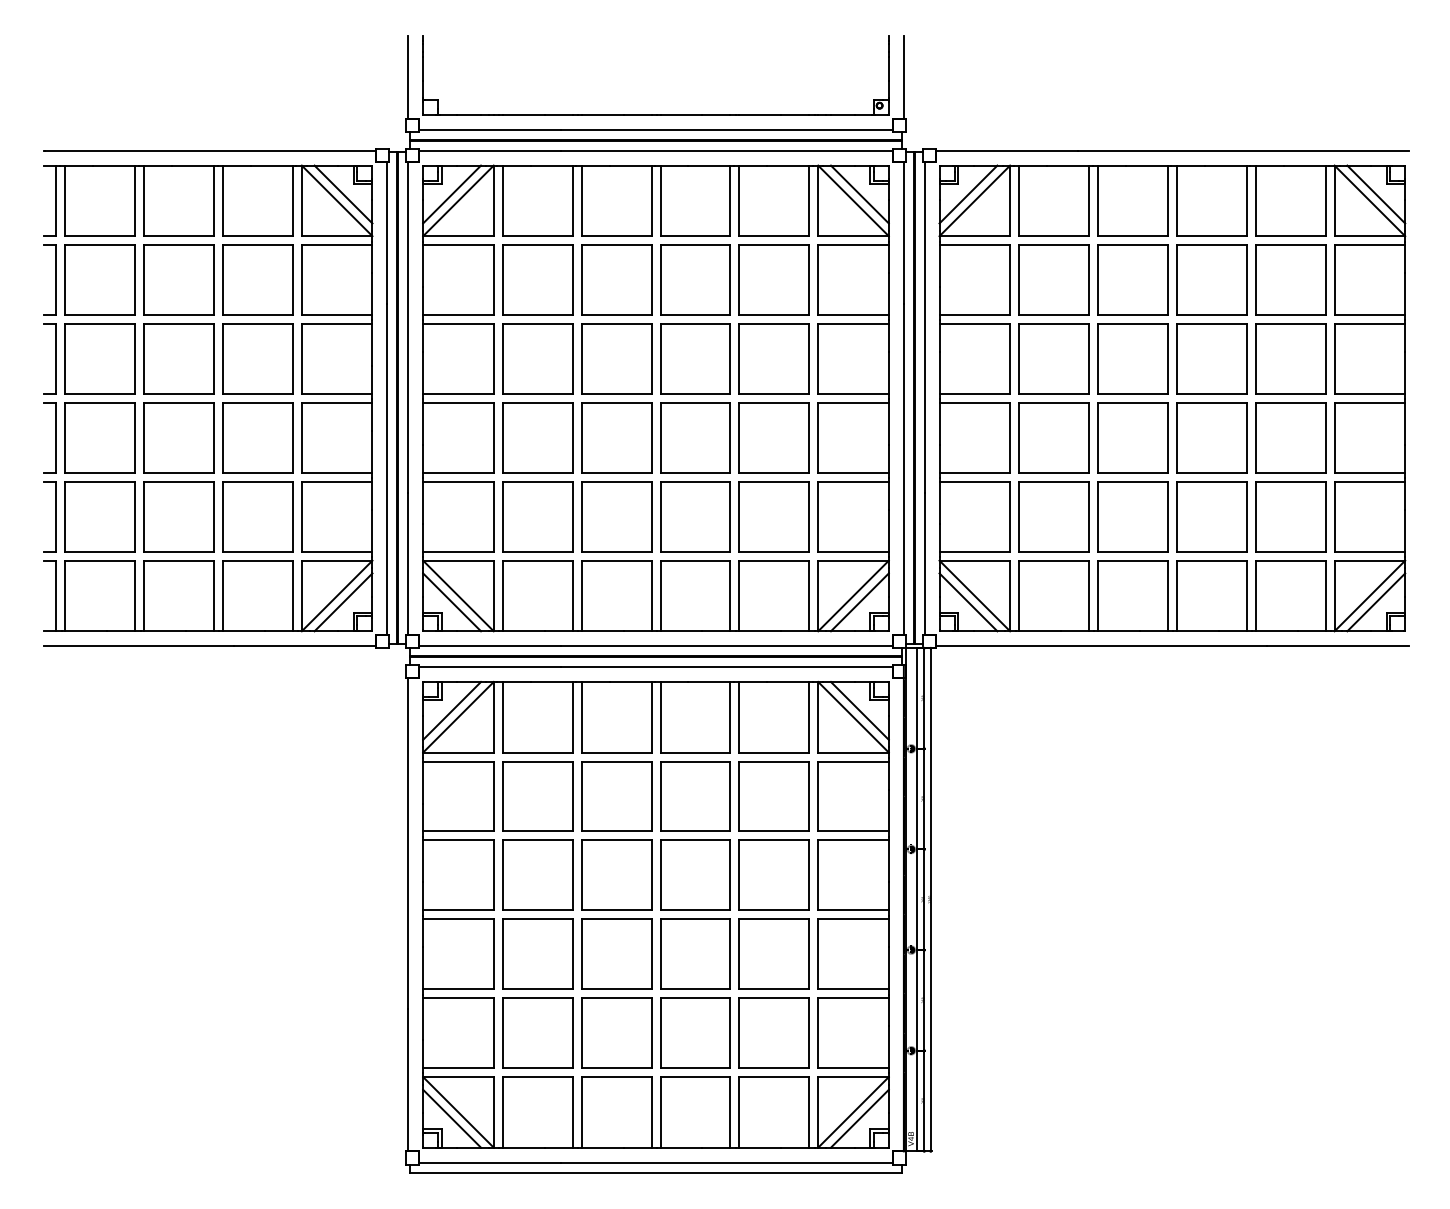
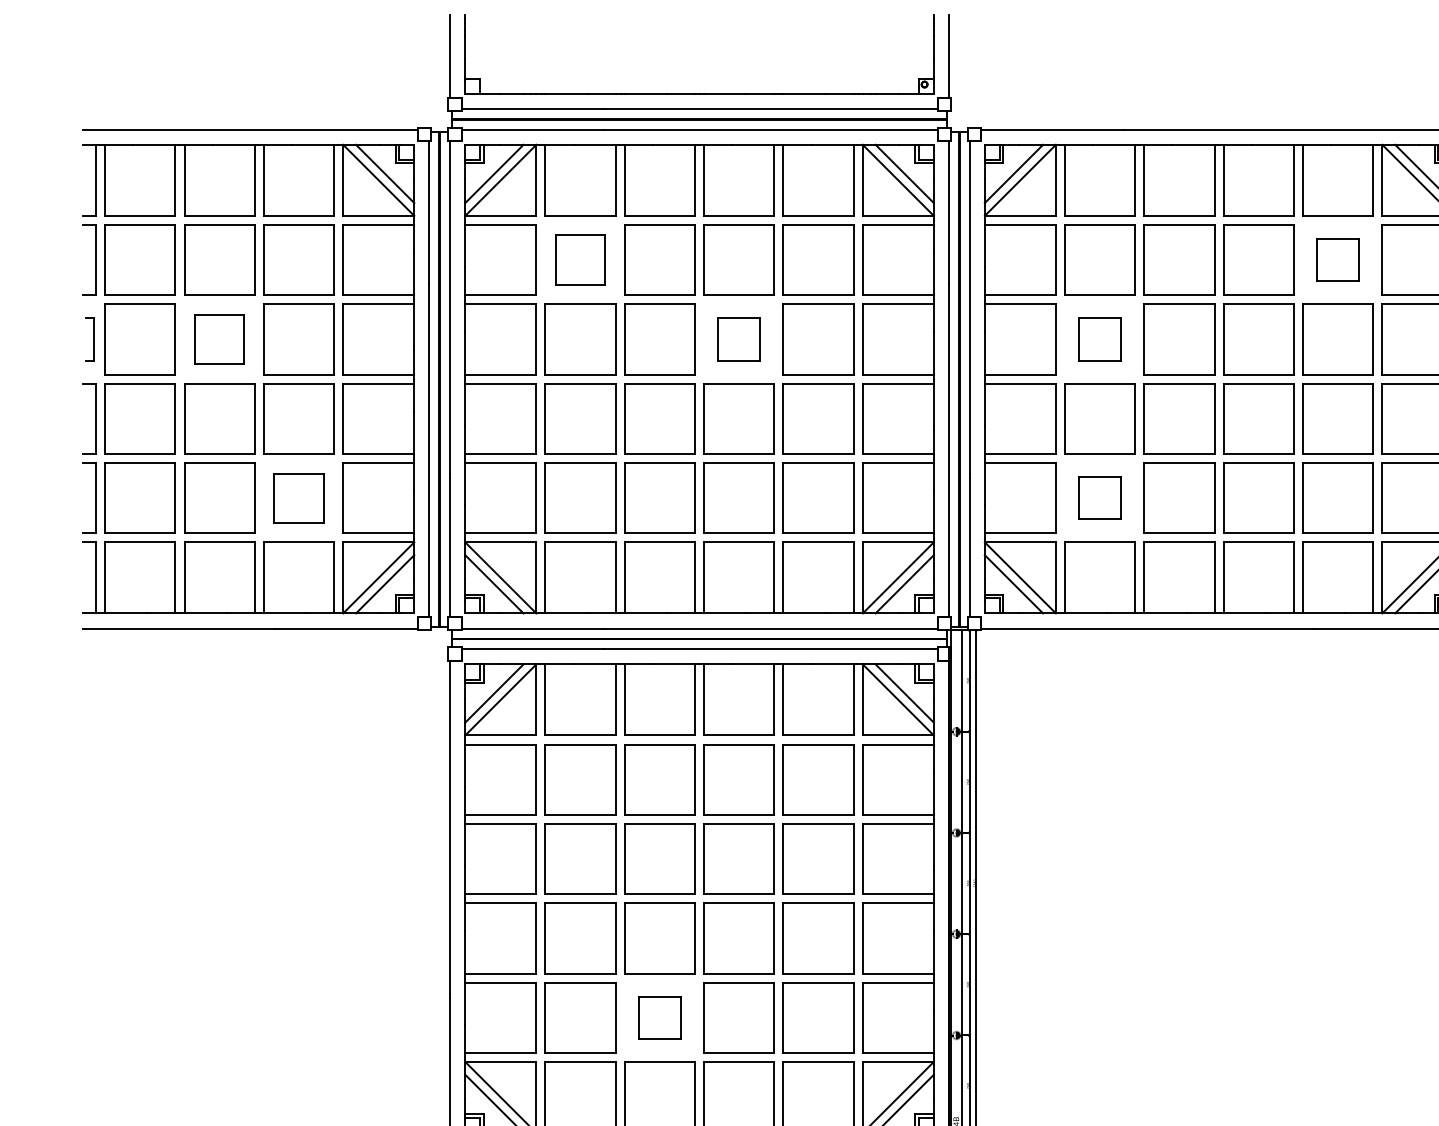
part: (537, 279) -> (580, 259), size x0.7
part: (1290, 279) -> (1338, 259), size x0.6
part: (49, 358) -> (89, 338), size x0.6
part: (178, 358) -> (219, 338), size x0.7
part: (695, 358) -> (739, 338), size x0.6
part: (1053, 358) -> (1099, 338), size x0.6
part: (257, 516) -> (298, 497), size x0.7
part: (1053, 516) -> (1099, 497), size x0.6
part: (616, 1032) -> (659, 1017), size x0.6

